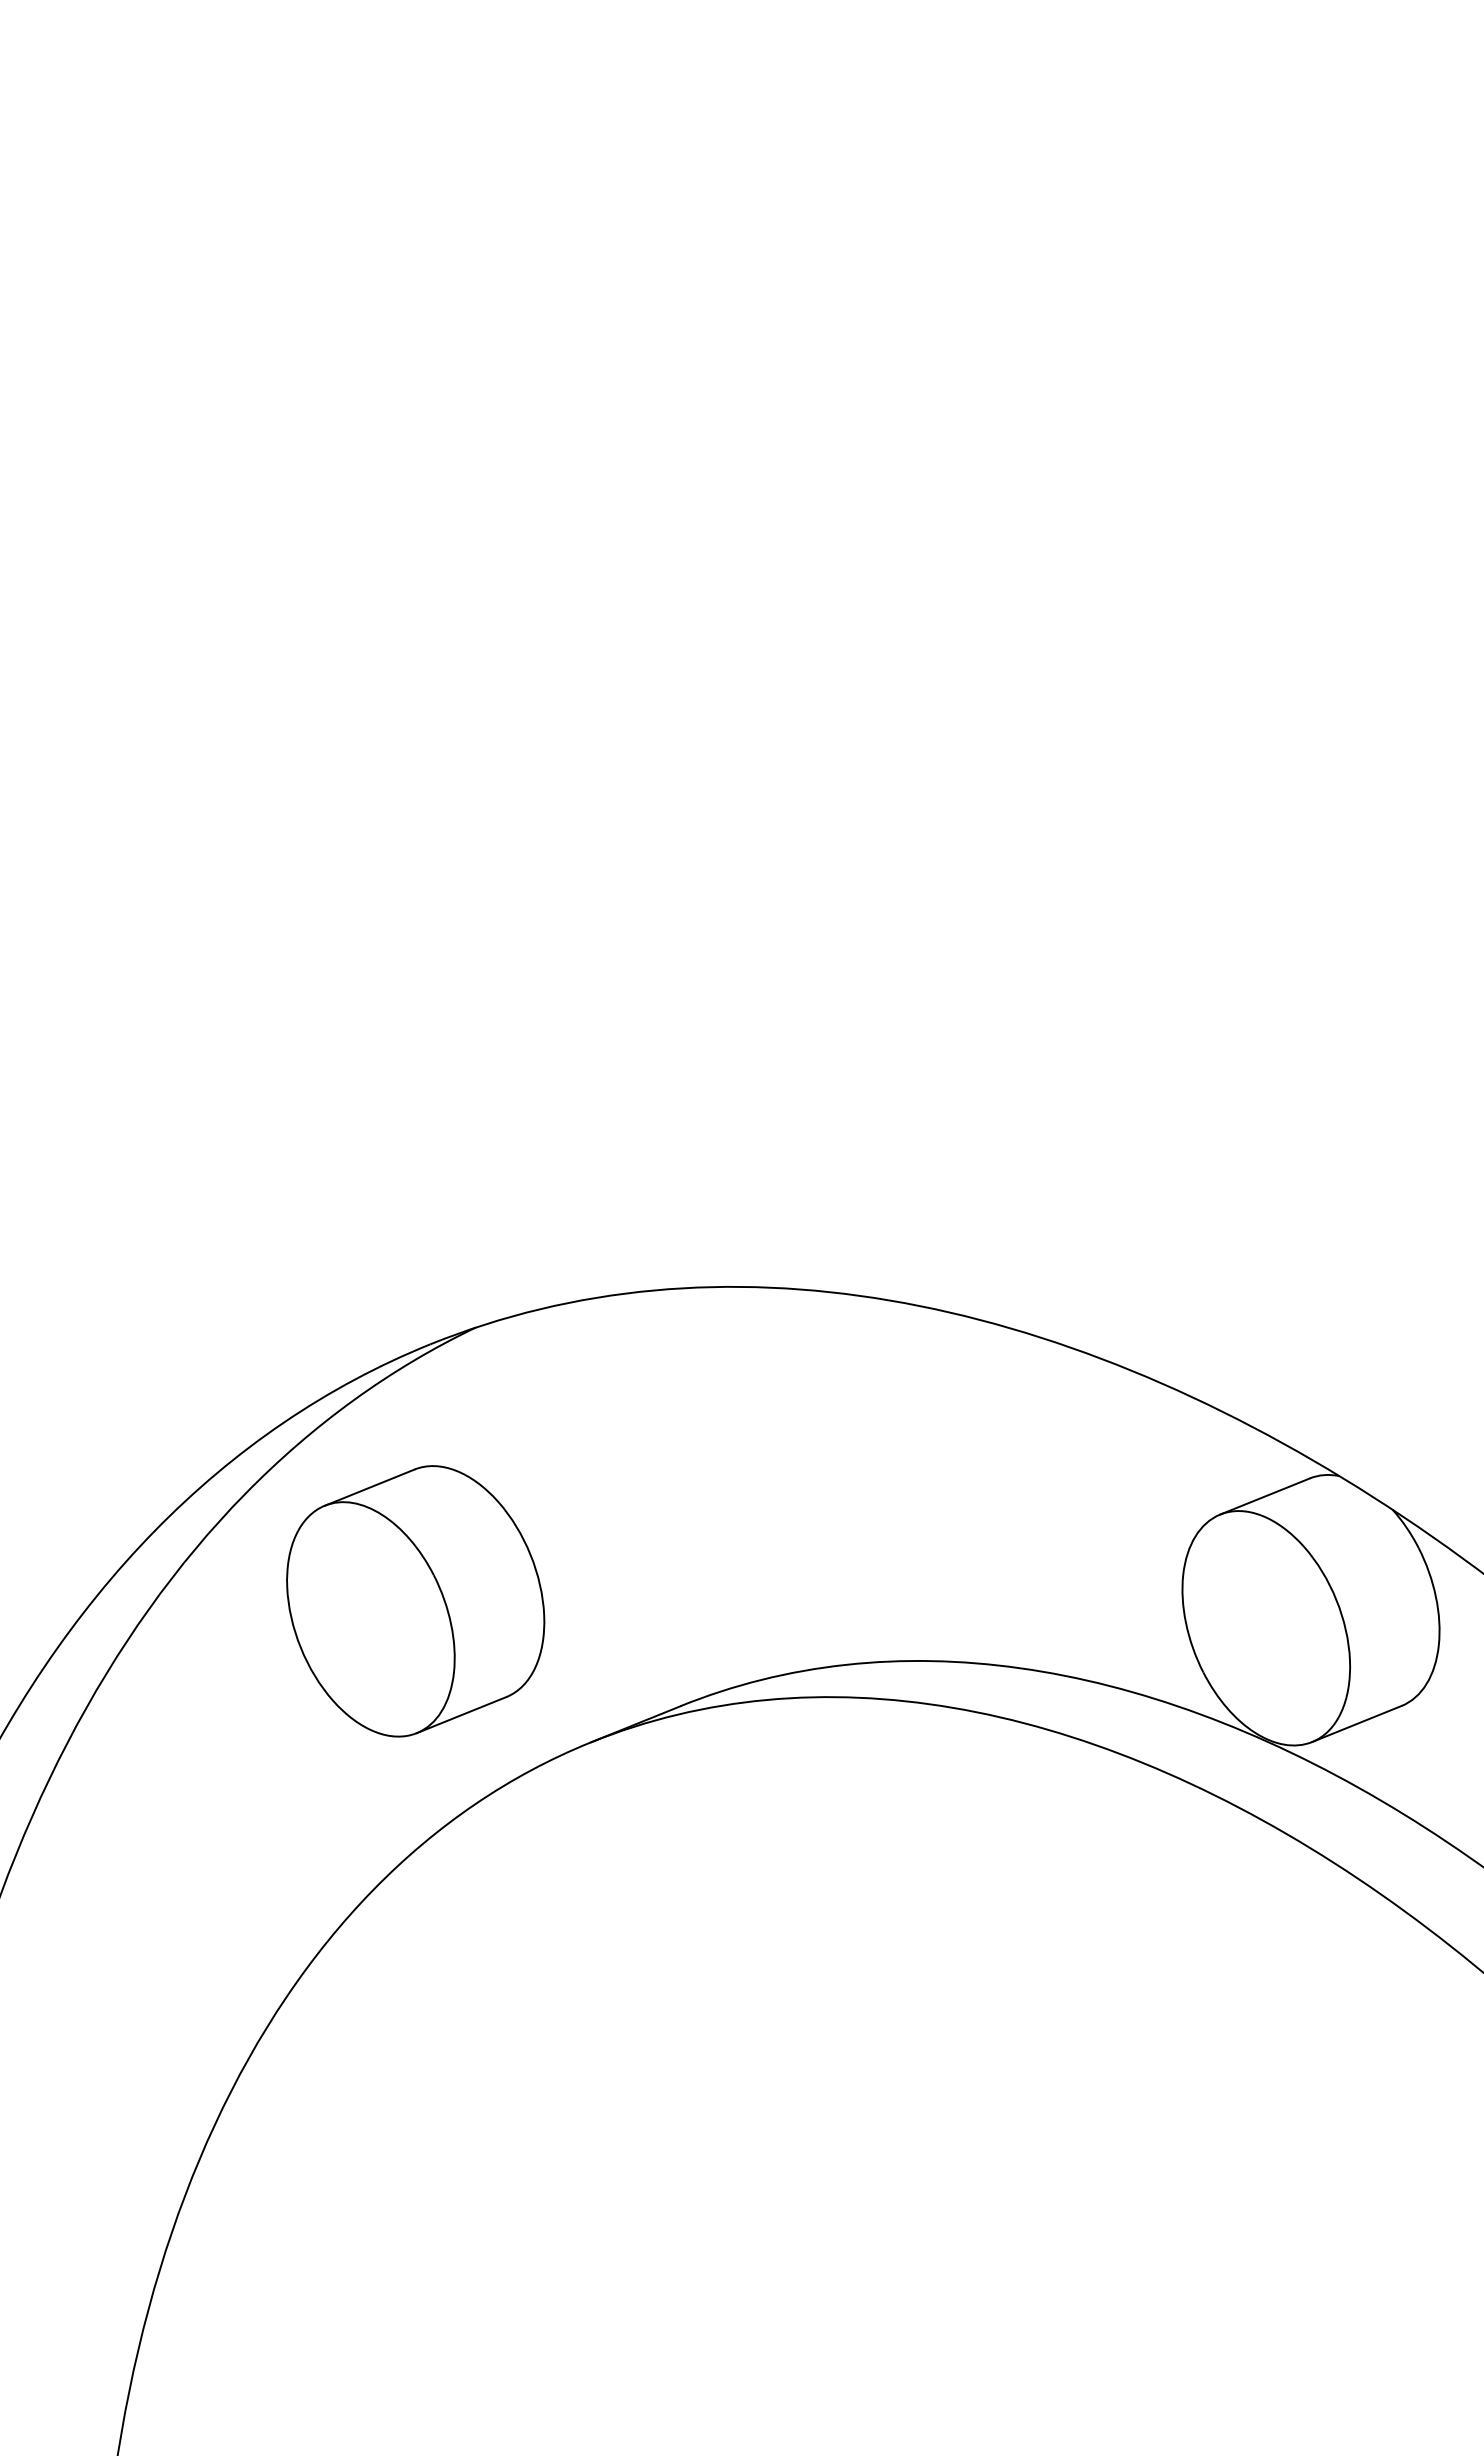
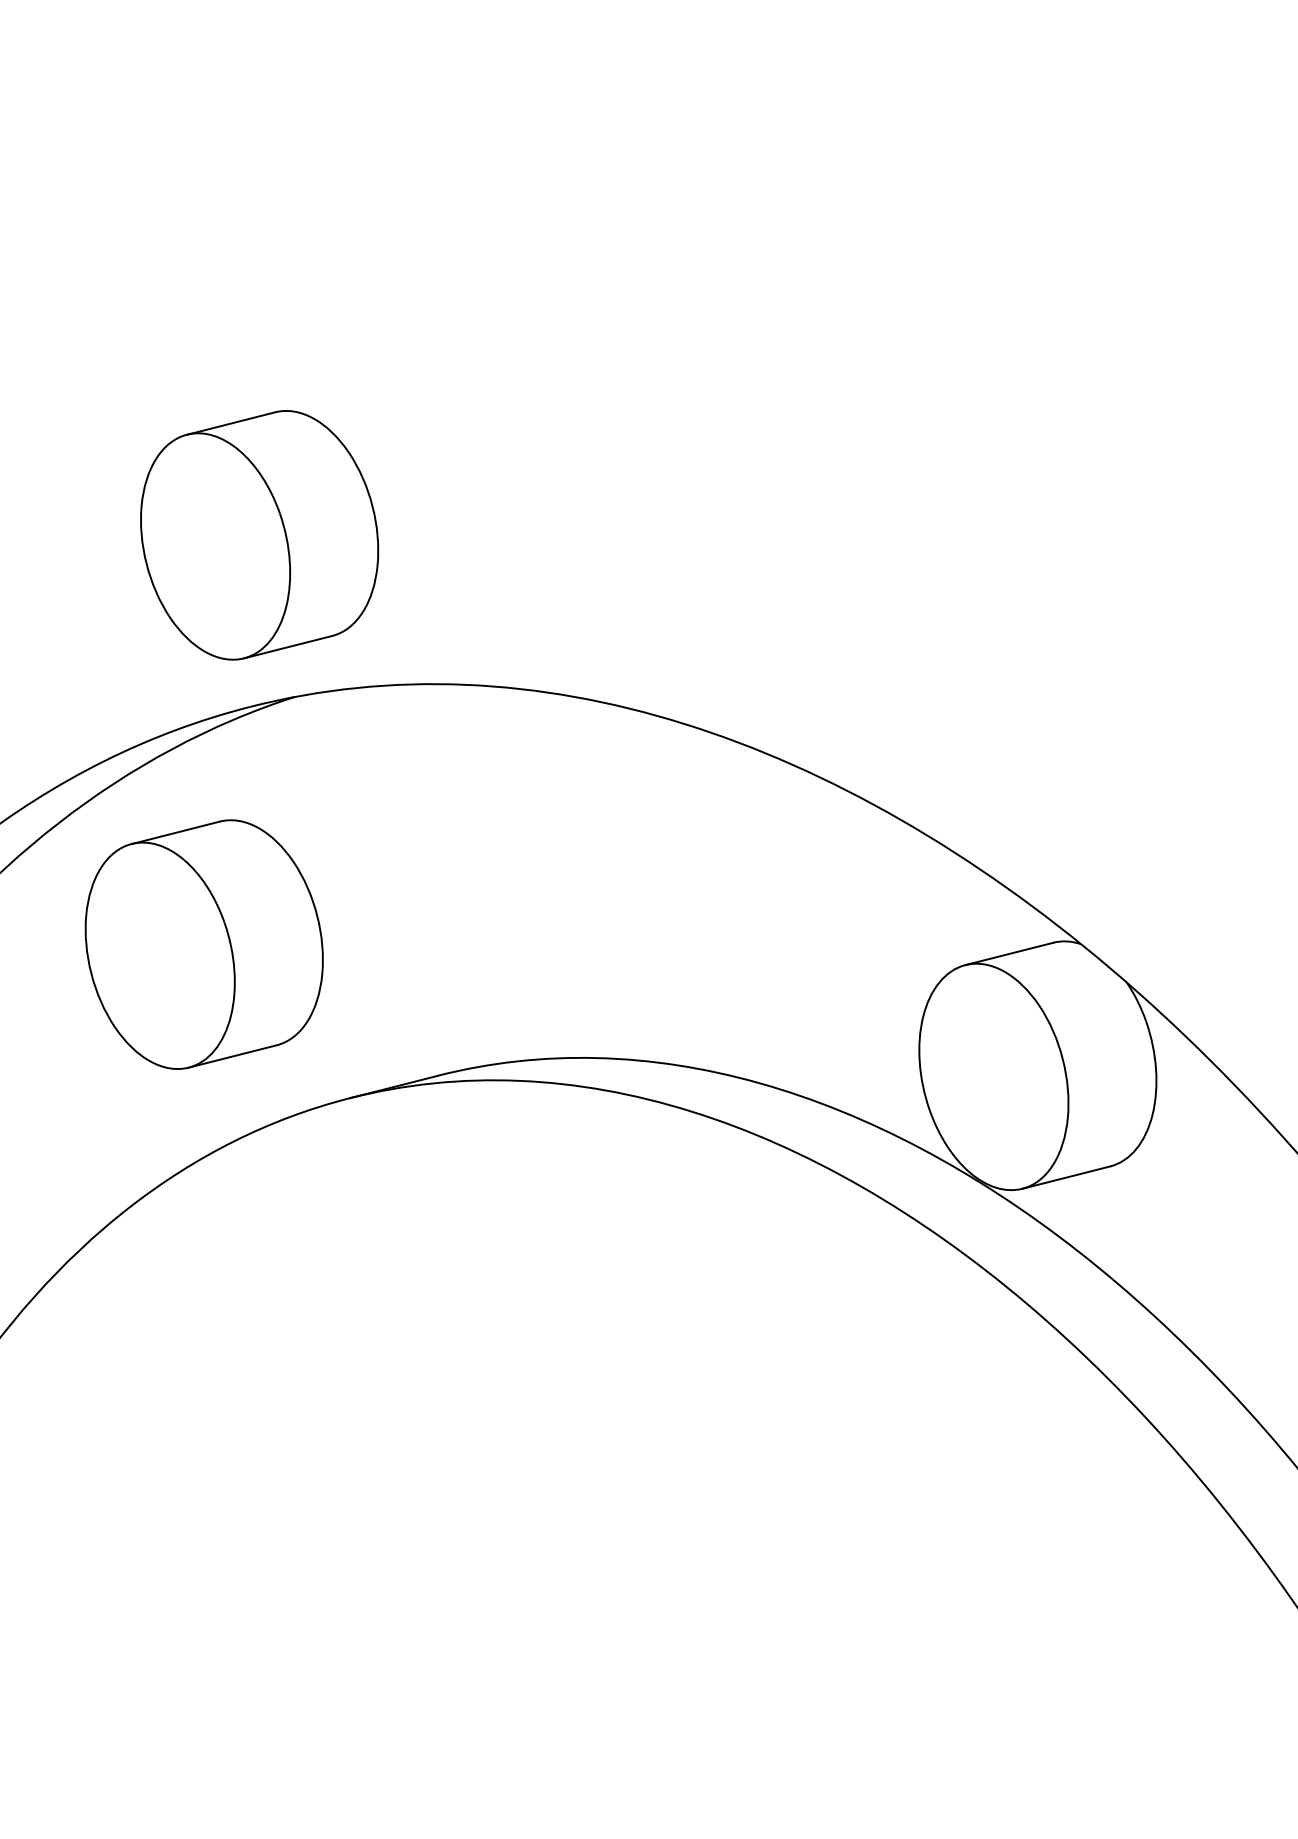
part: (415, 1162) -> (259, 535), added

